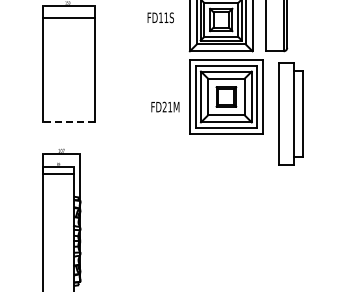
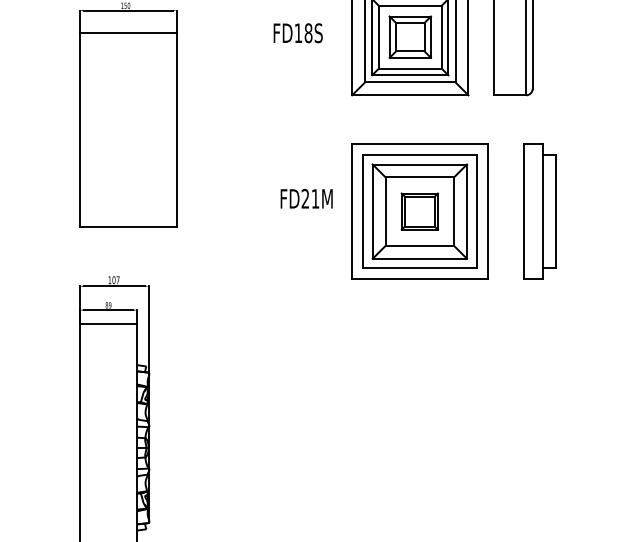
text: (166, 17) -> (308, 32), FD11S -> FD18S
part: (226, 96) -> (420, 210), moved
part: (291, 113) -> (540, 210), size x0.71
line: (68, 122) -> (126, 227), dashed -> solid

